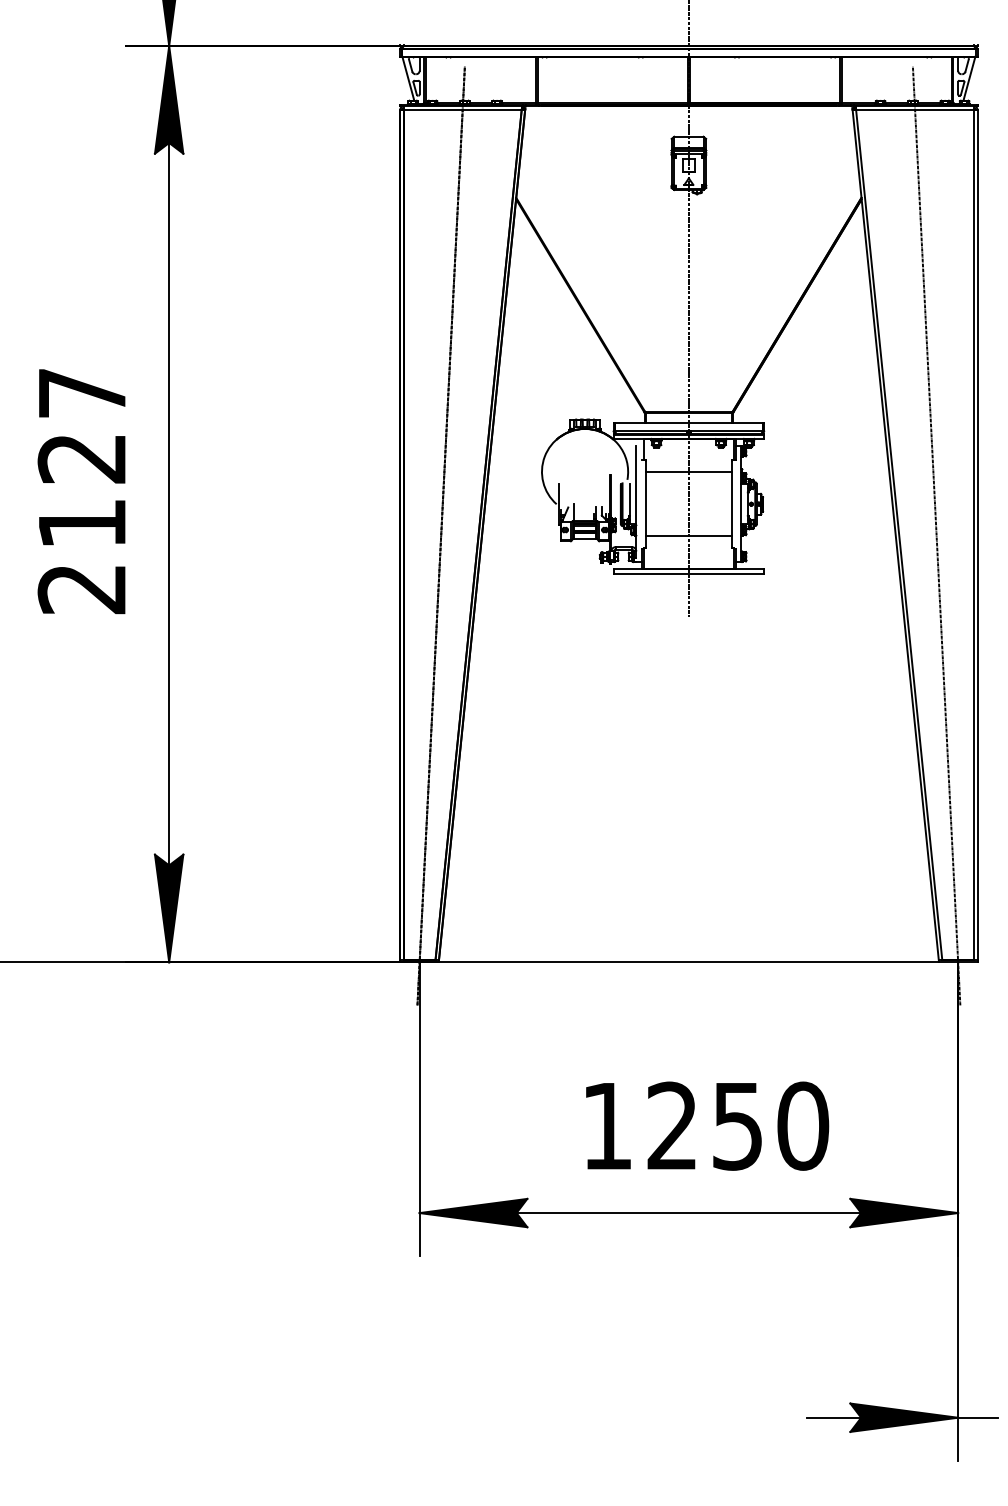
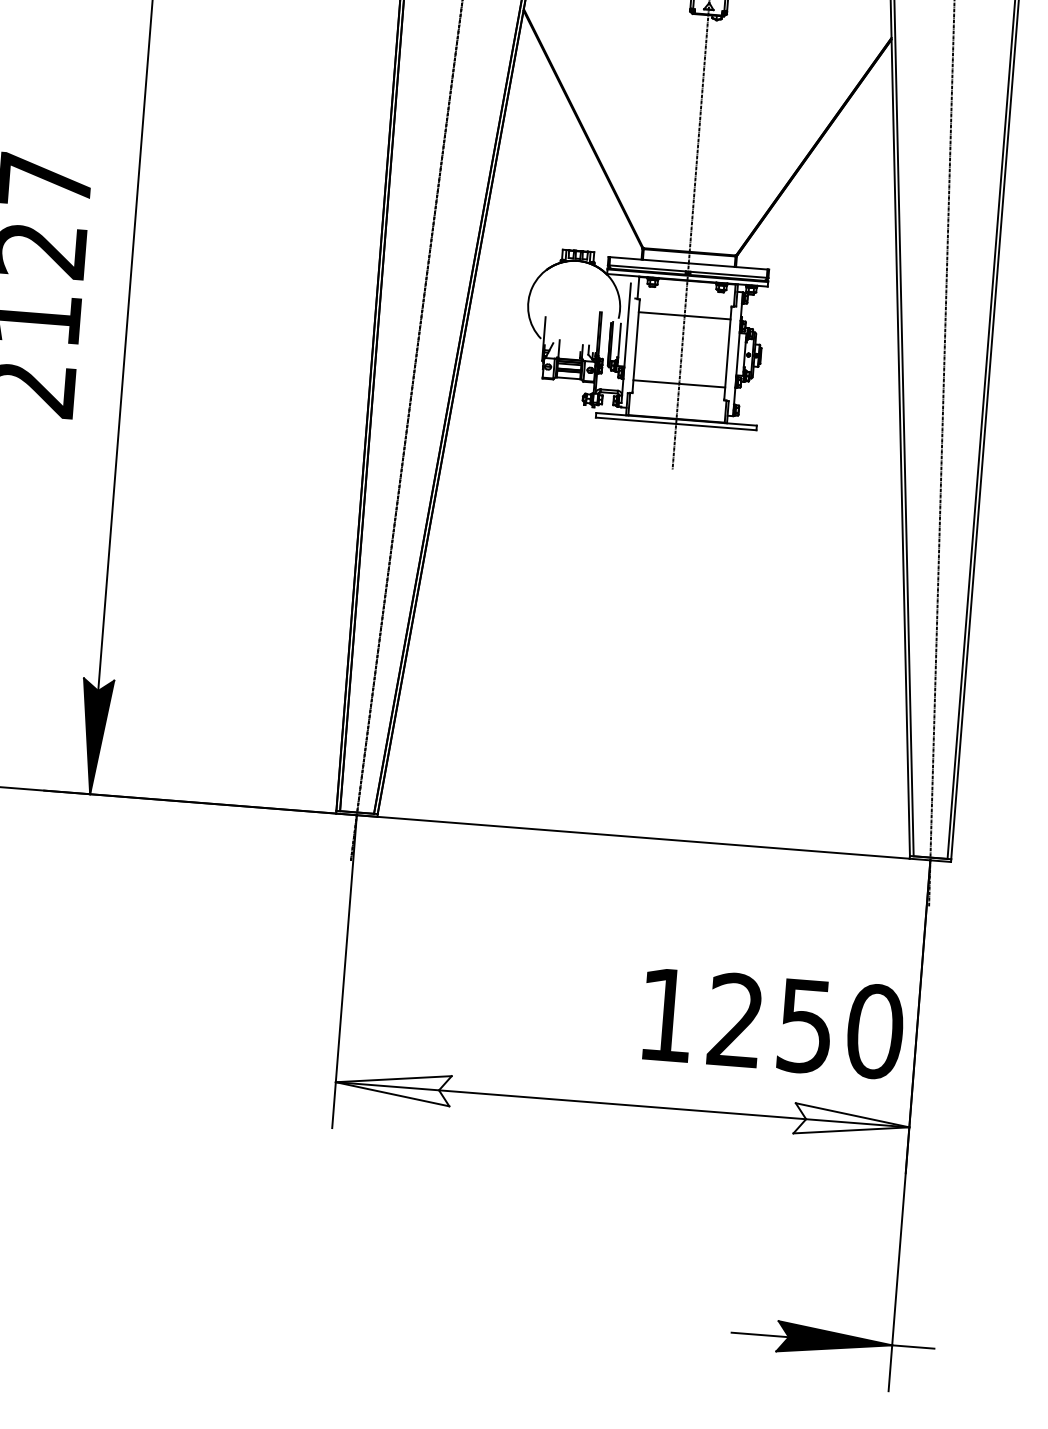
text: (707, 1125) -> (773, 1022), moved
fill: (473, 1212) -> (393, 1086), removed
fill: (904, 1212) -> (852, 1122), removed

